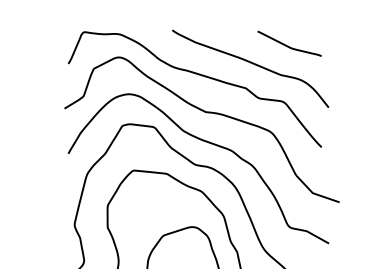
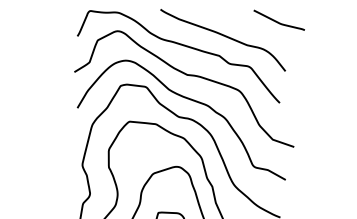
curve: (288, 45) -> (278, 21), moved

